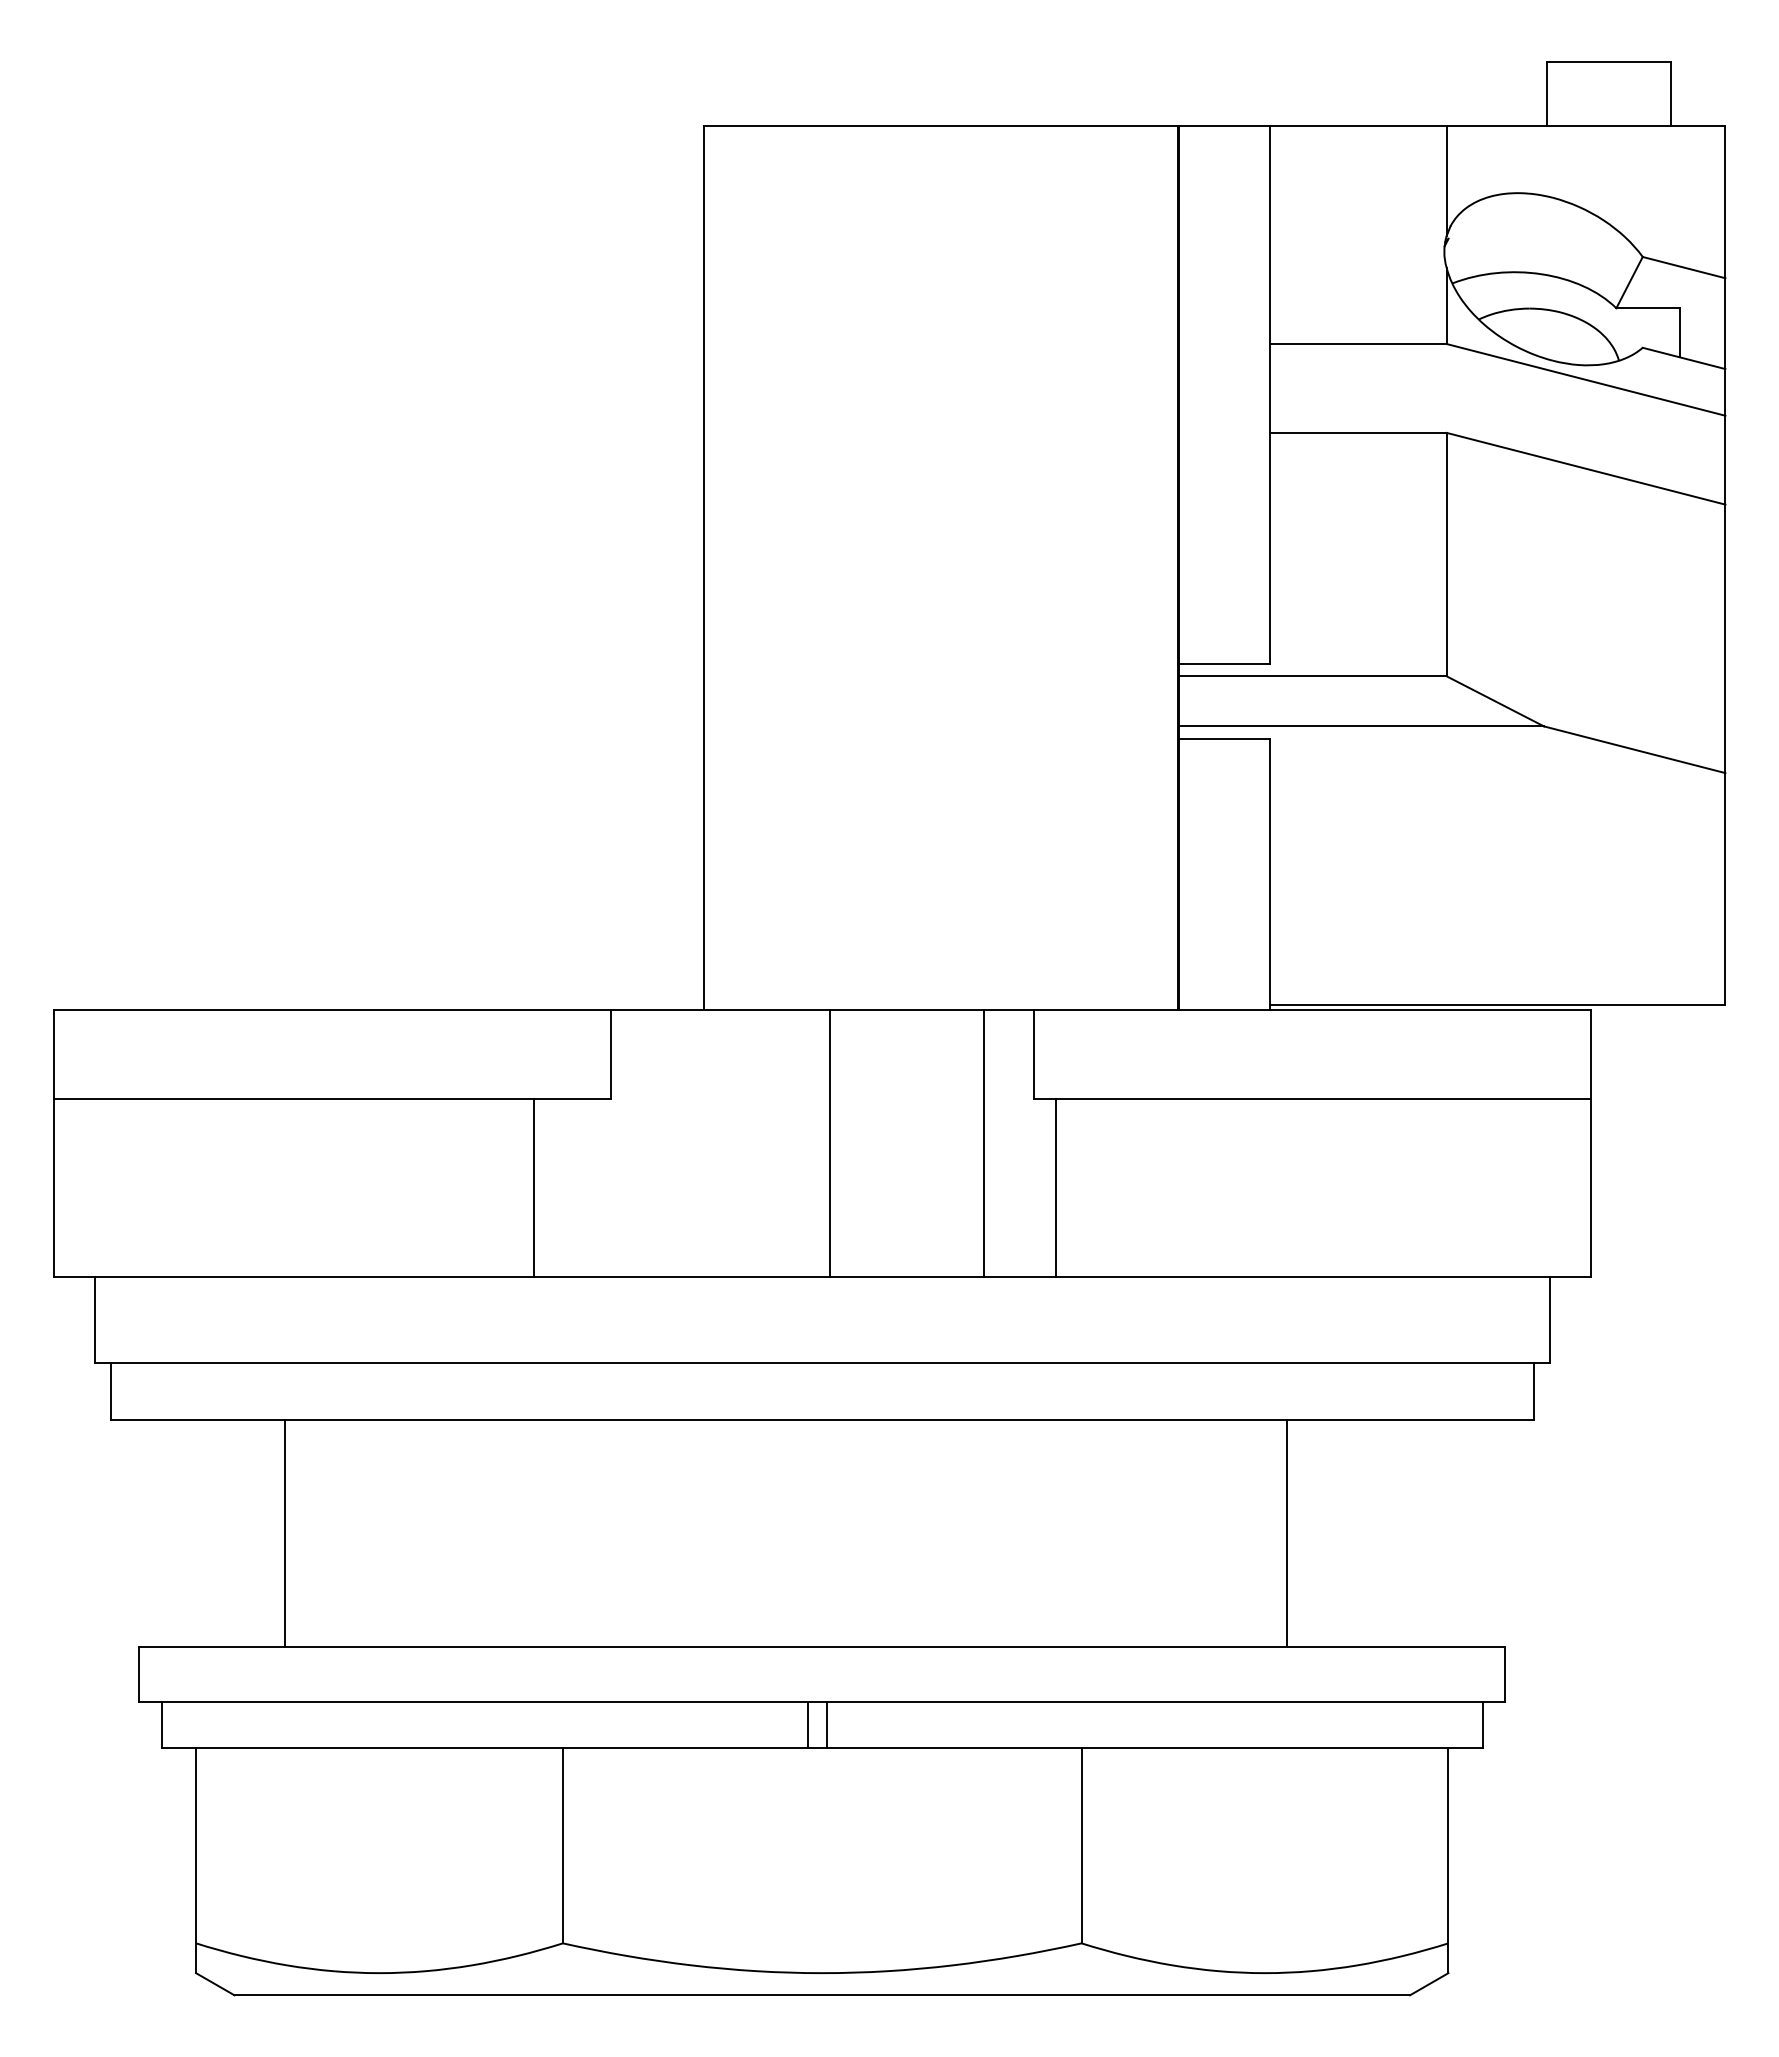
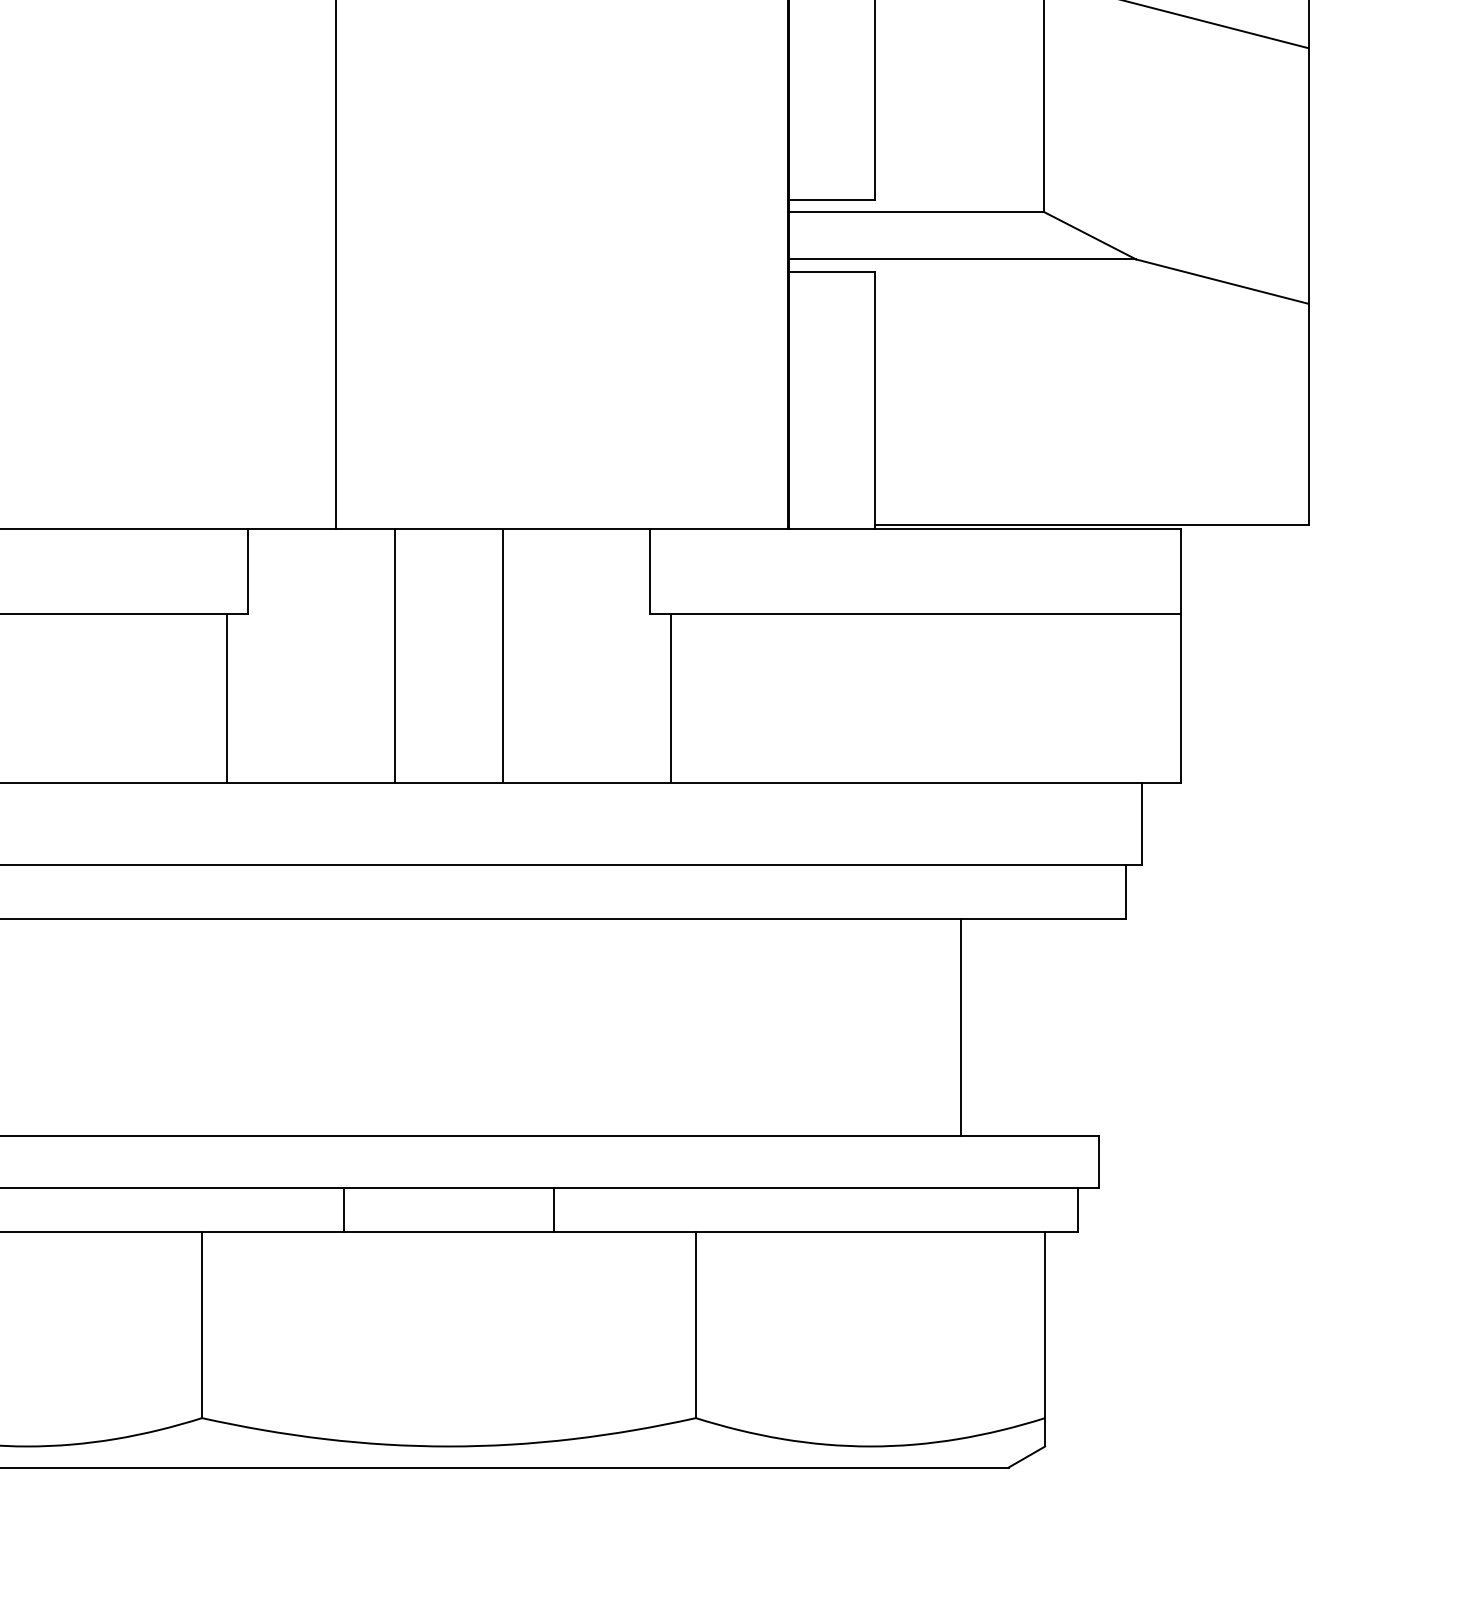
line: (830, 1142) -> (394, 655), moved
line: (984, 1142) -> (503, 655), moved
line: (533, 1187) -> (226, 698), moved
line: (1286, 1533) -> (960, 1027), moved
line: (808, 1724) -> (344, 1209), moved
line: (827, 1724) -> (553, 1209), moved

